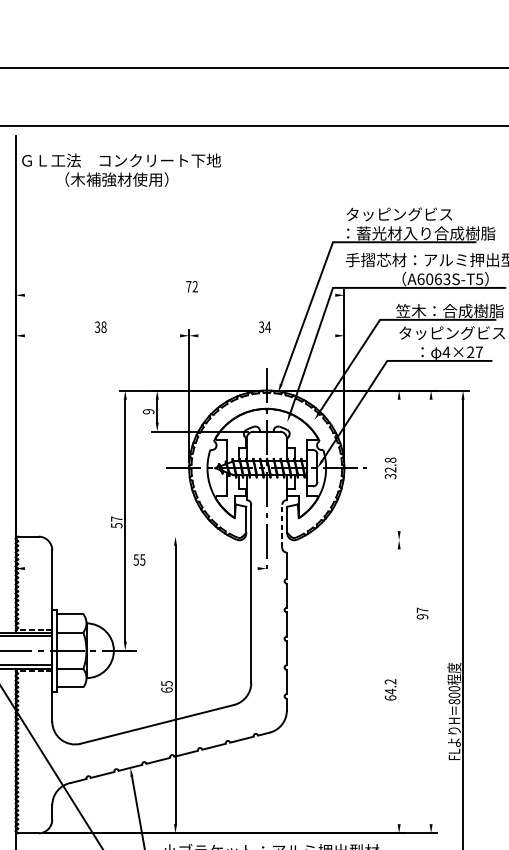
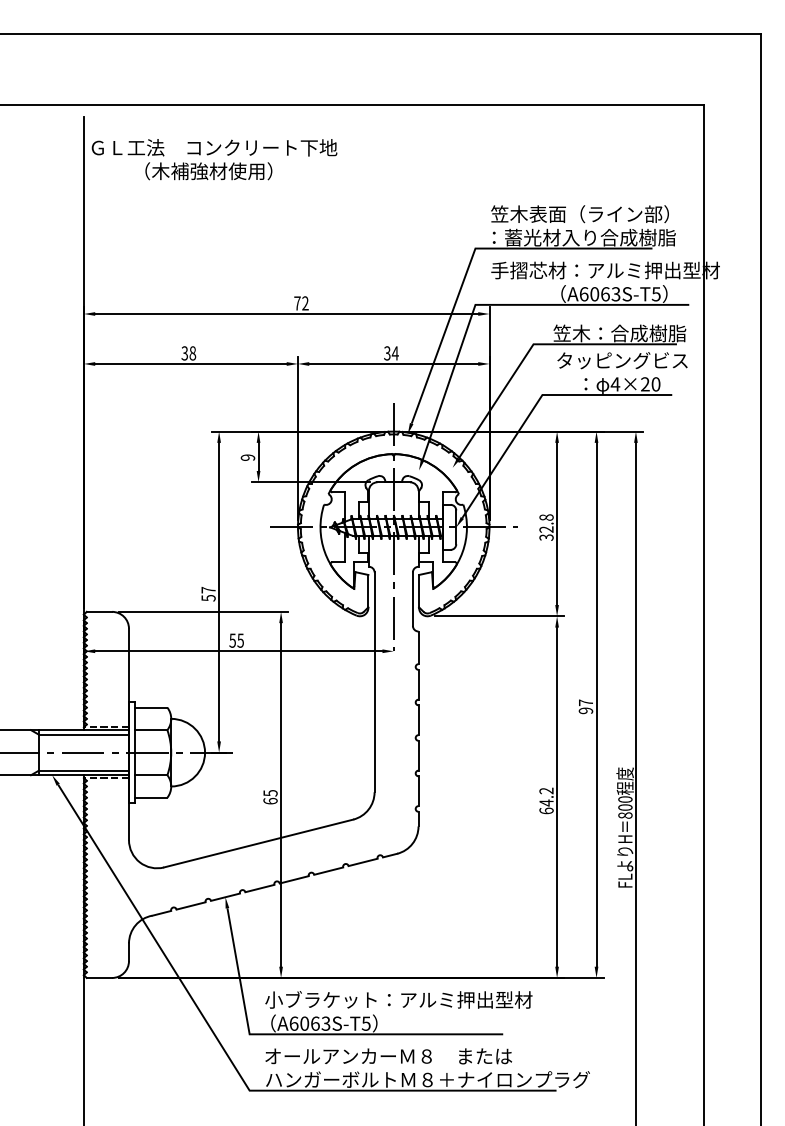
text: (417, 214) -> (579, 214), タッピングビス -> 笠木表面（ライン部）
line: (179, 295) -> (286, 314), added
line: (102, 335) -> (190, 363), added
line: (266, 335) -> (393, 363), added
text: (478, 352) -> (655, 384), 4×27 -> 4×20
line: (399, 465) -> (557, 523), added
line: (282, 526) -> (412, 599), dashed -> solid
line: (112, 536) -> (203, 611), added
line: (352, 540) -> (499, 616), added
line: (141, 568) -> (238, 651), added
line: (431, 611) -> (596, 704), added
line: (399, 686) -> (557, 796), added

